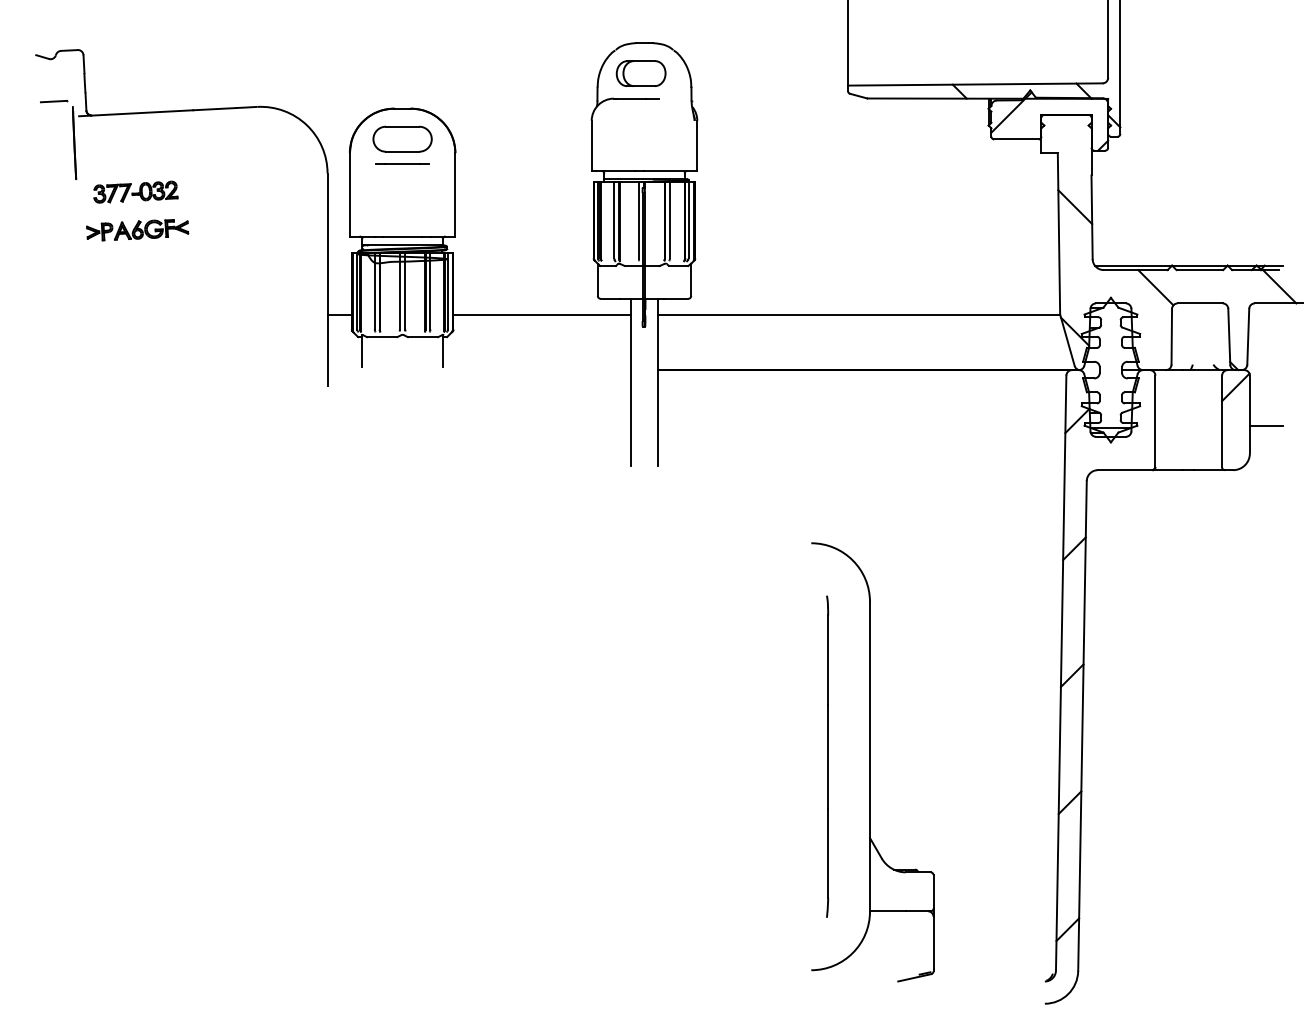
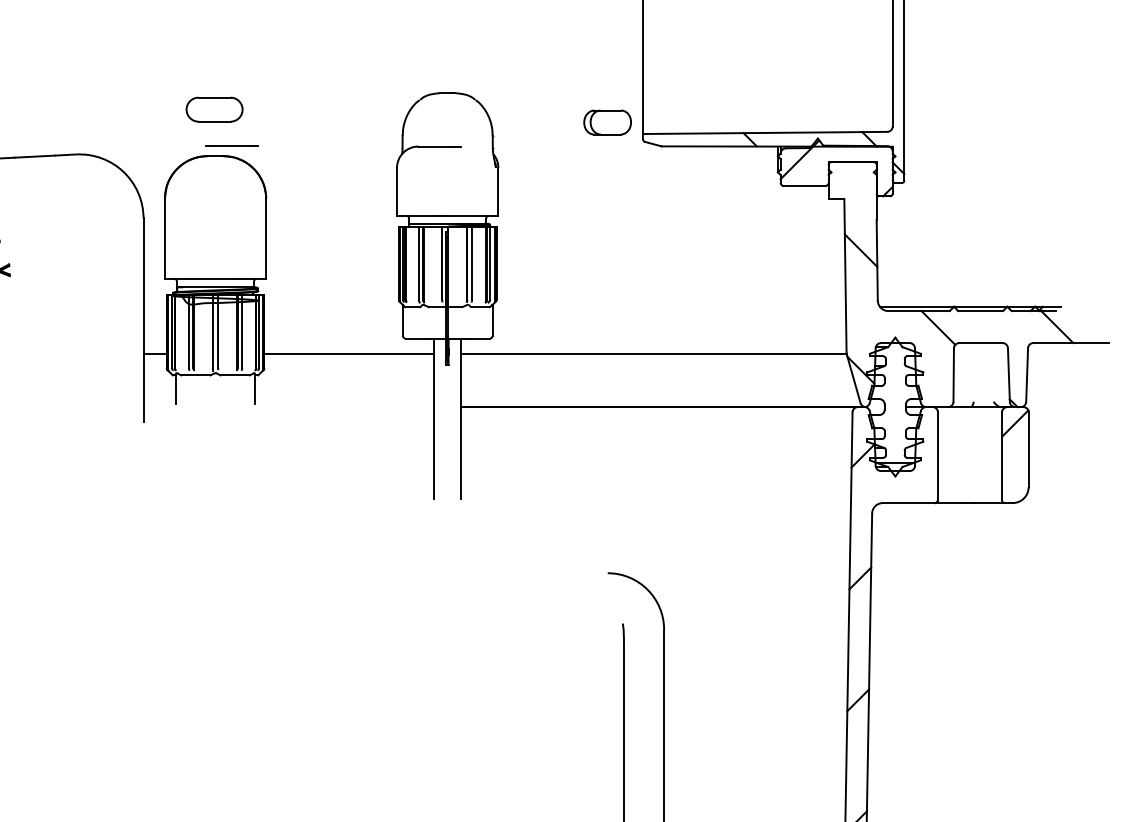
part: (640, 73) -> (607, 122), moved
part: (402, 138) -> (214, 108), moved
line: (402, 163) -> (231, 145), moved
line: (1266, 425) -> (1044, 460), removed

